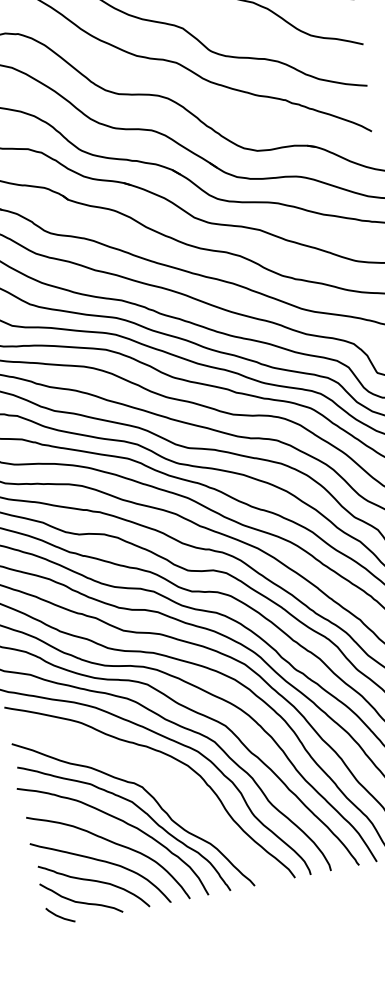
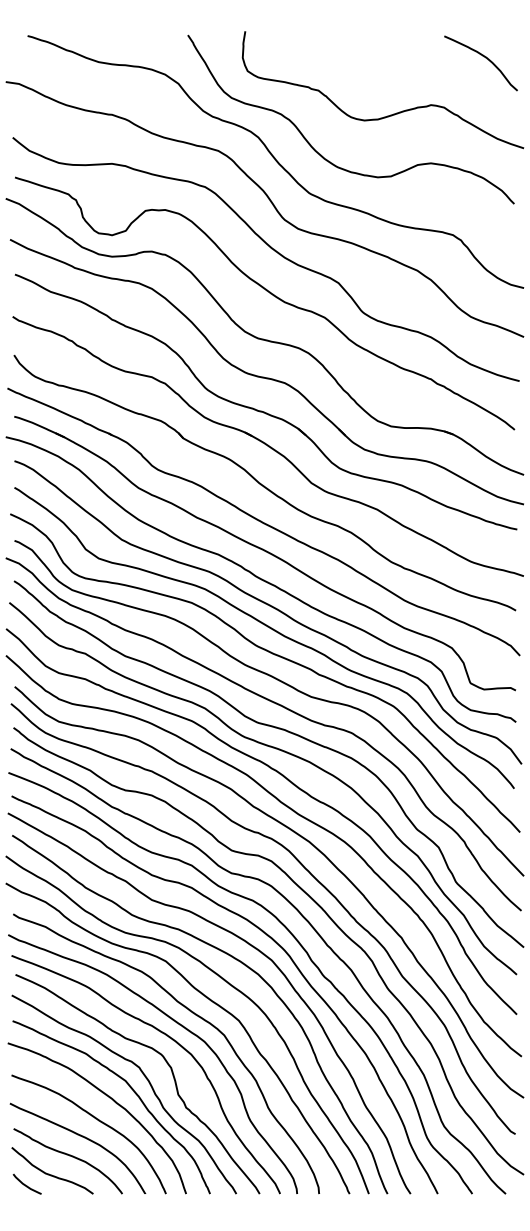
curve: (166, 778) -> (166, 1063), added

